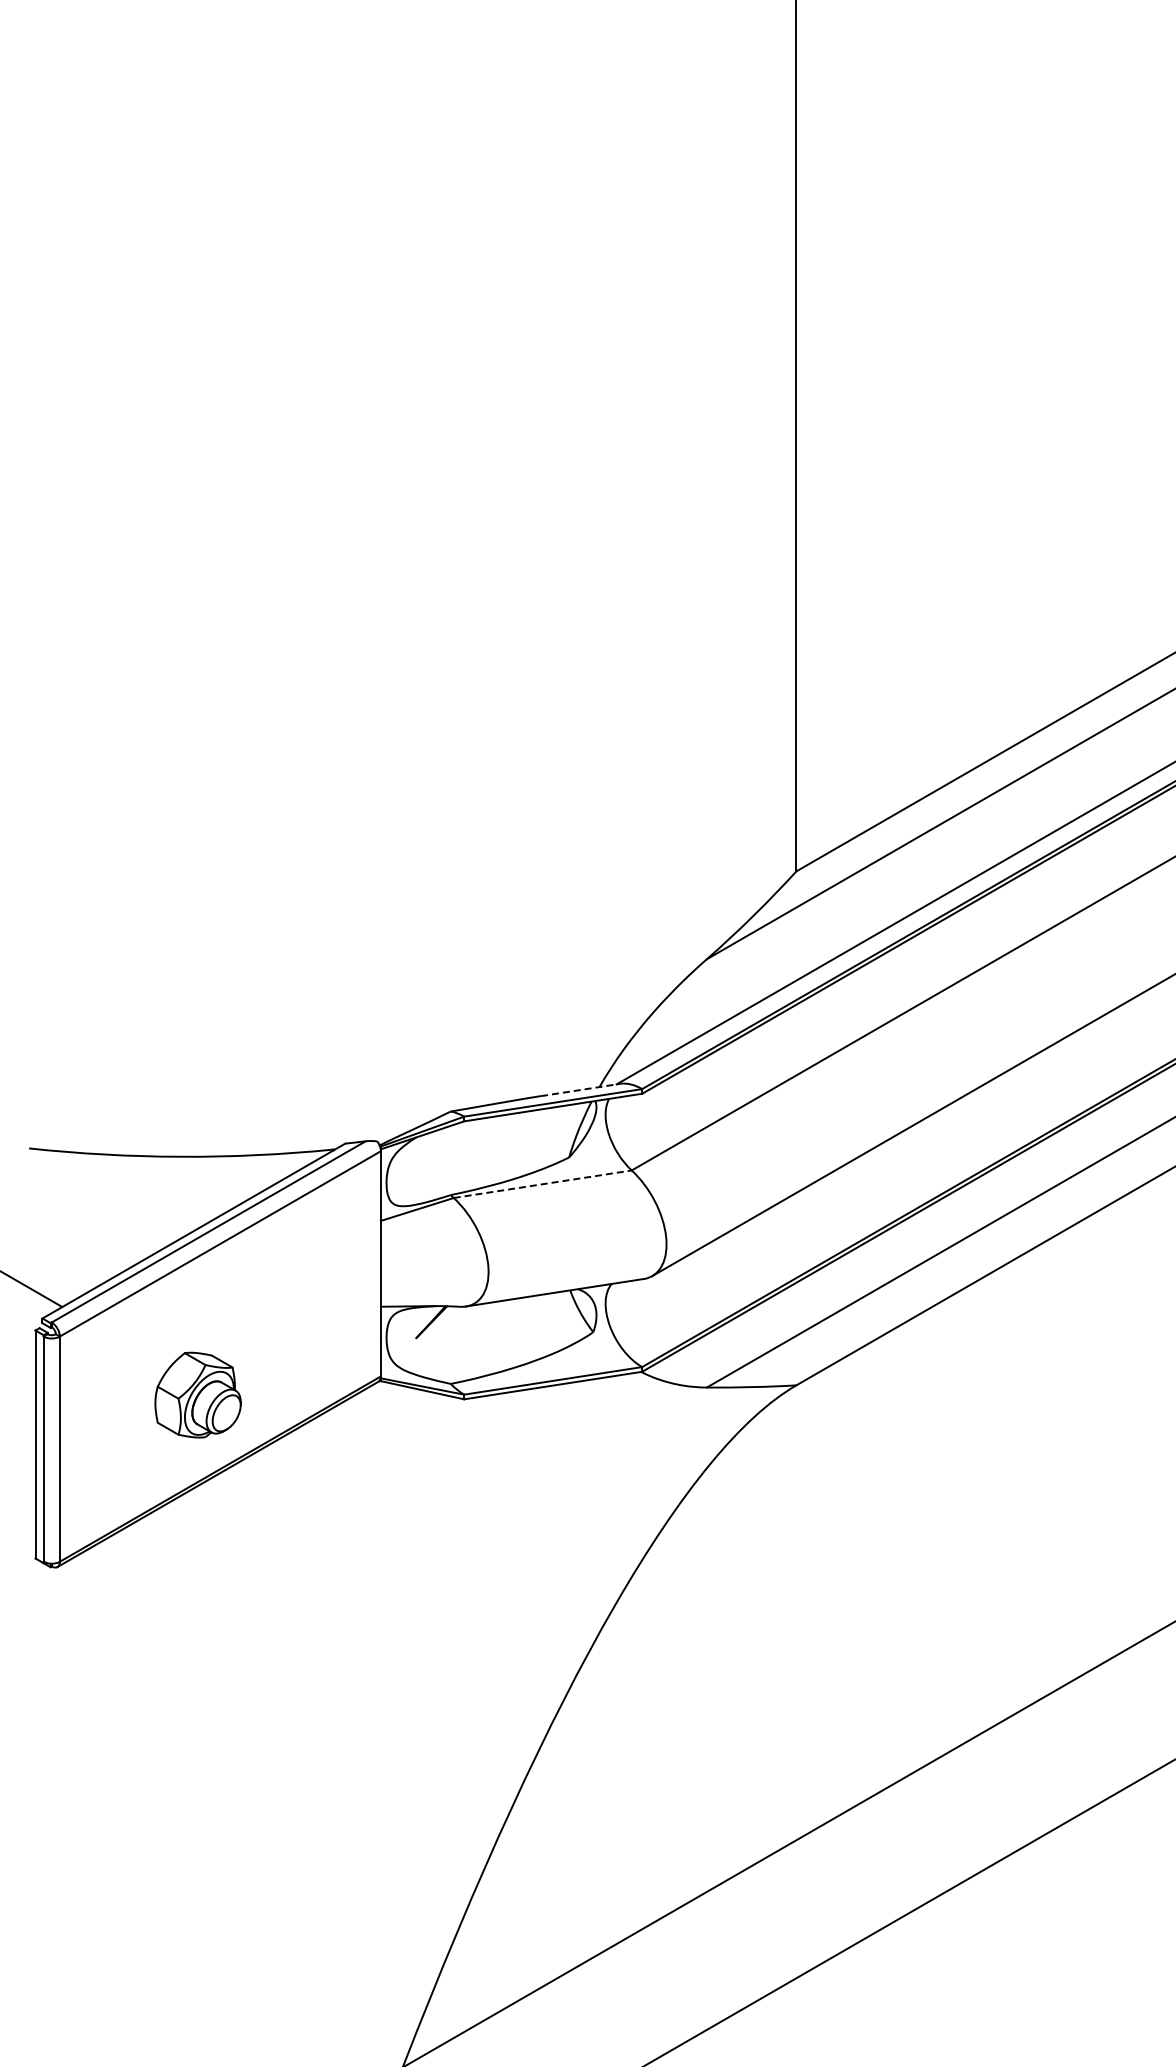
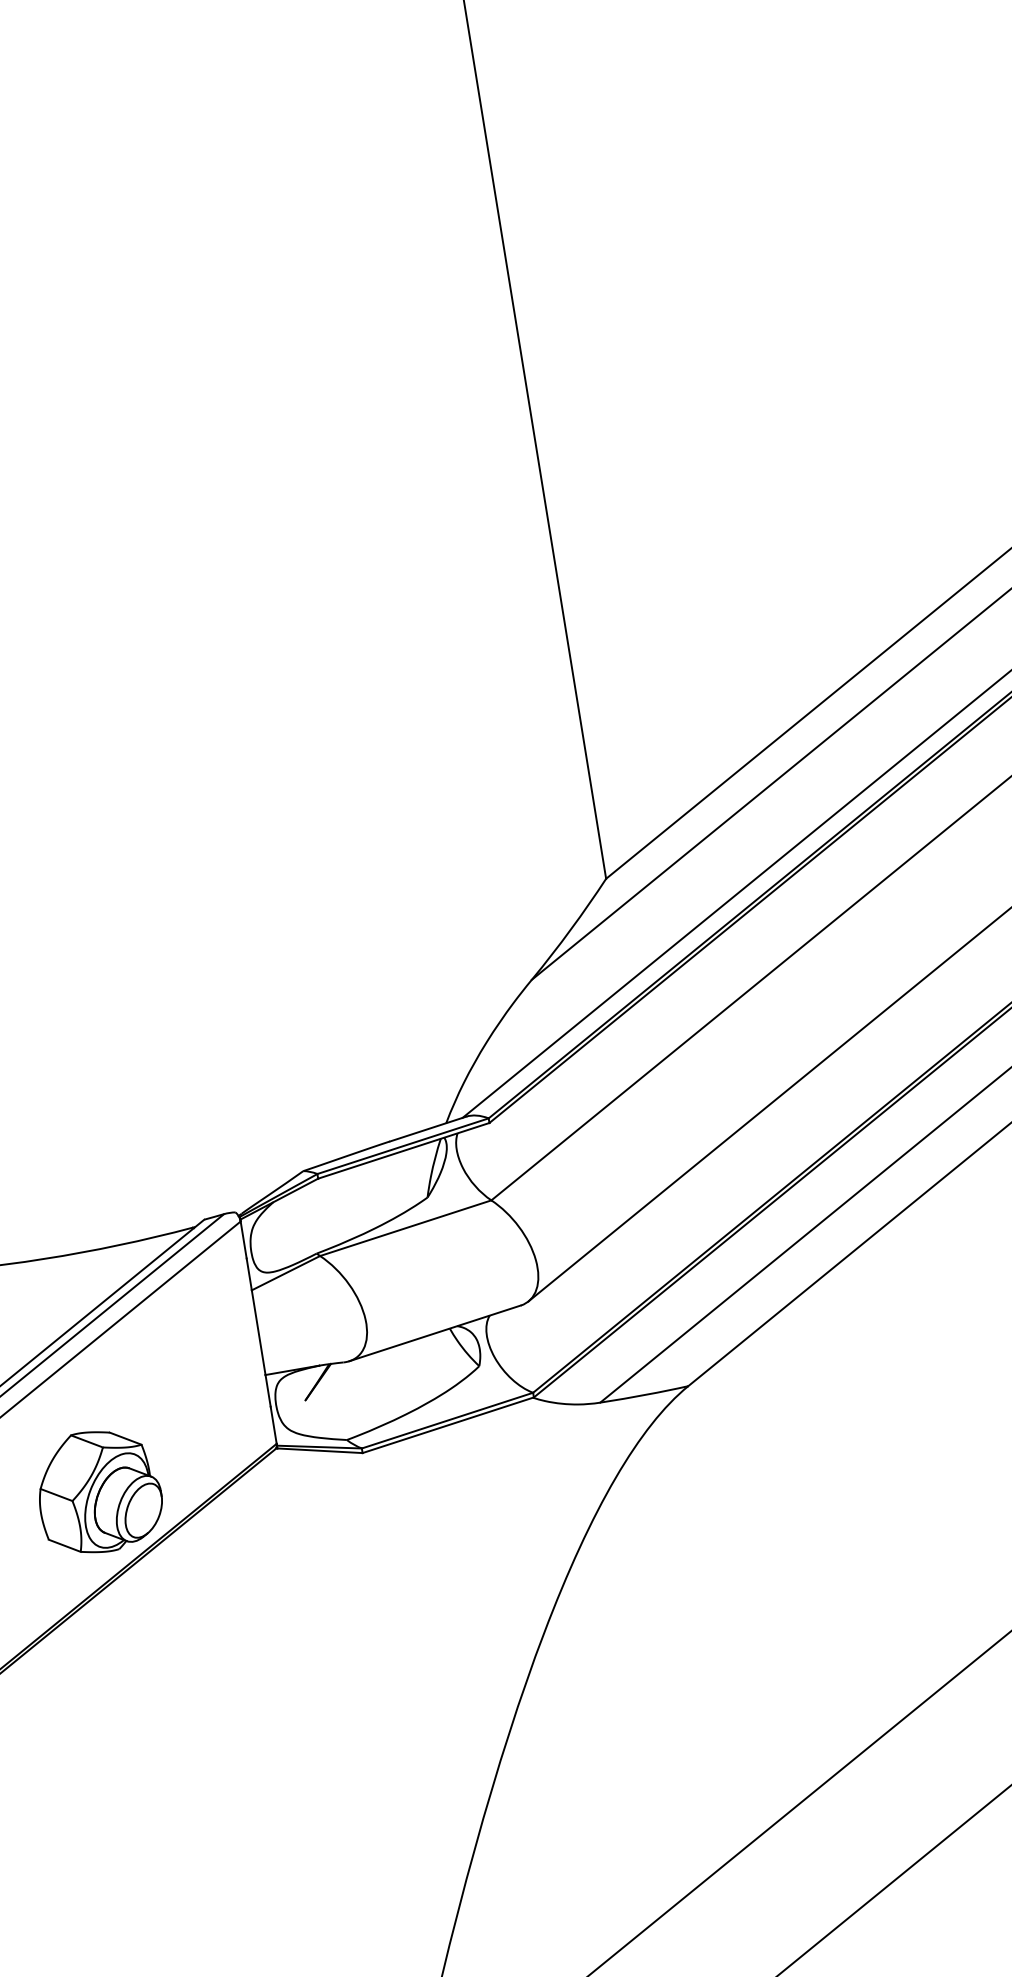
line: (581, 1089) -> (428, 1128), dashed -> solid
line: (543, 1184) -> (406, 1228), dashed -> solid
part: (197, 1394) -> (98, 1490), size x1.43

